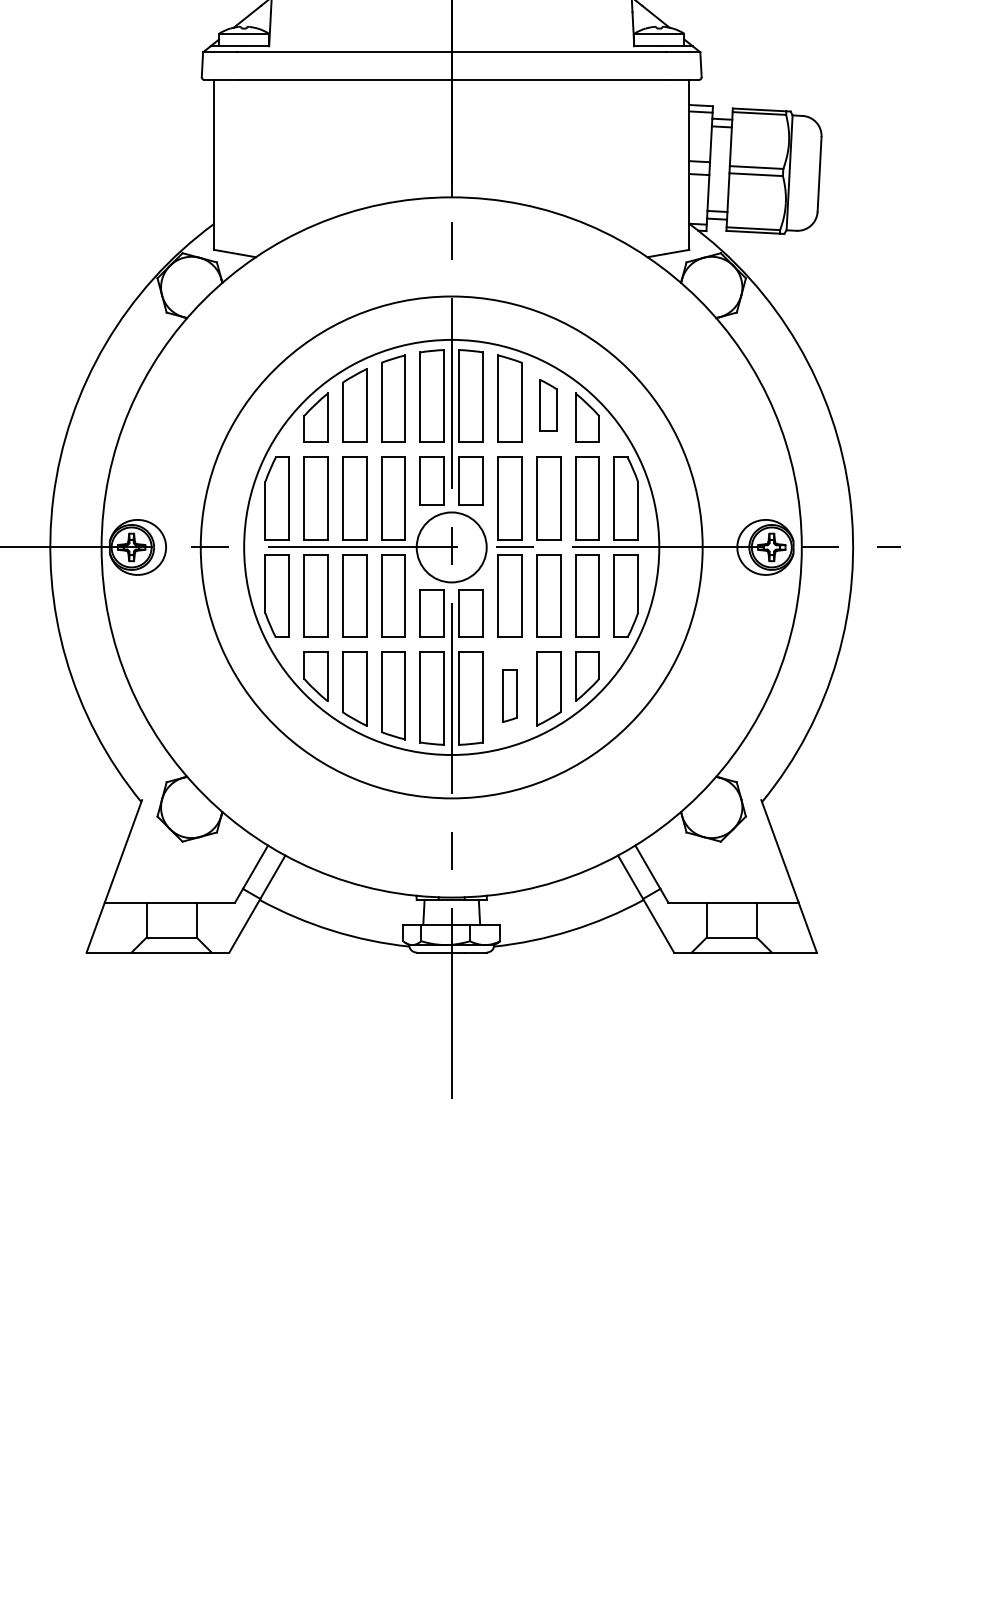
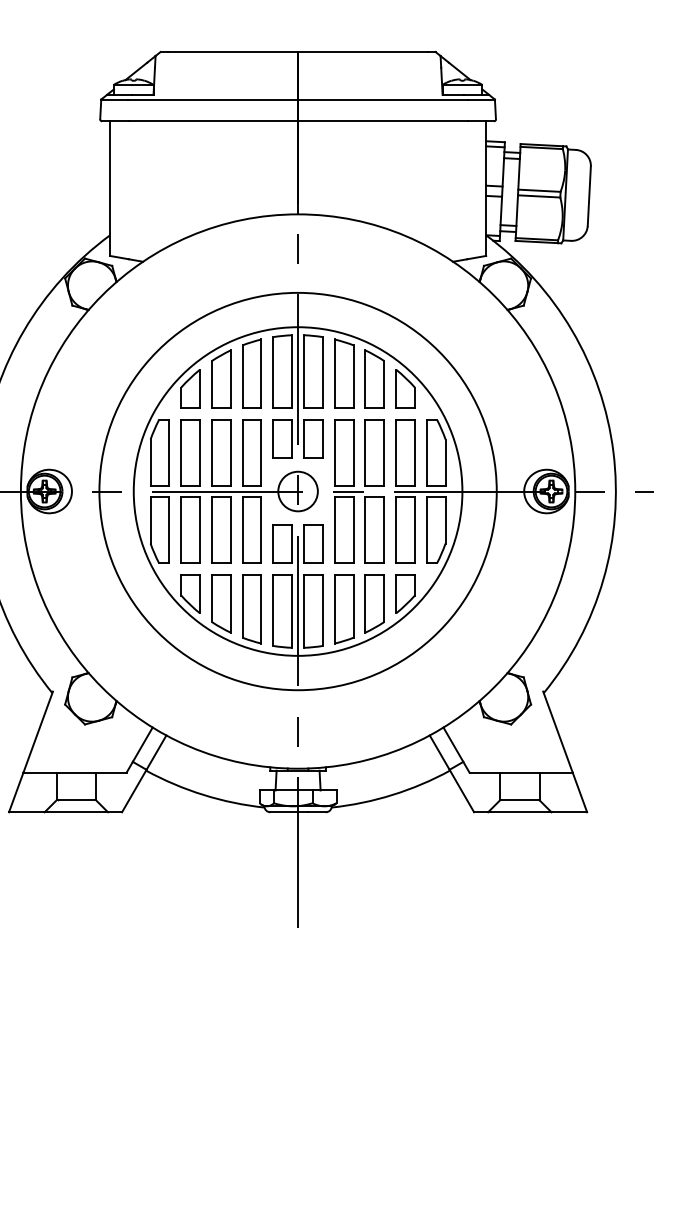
part: (548, 405) -> (374, 379), size x1.43
circle: (451, 547) -> (297, 491), size x0.71
part: (509, 695) -> (343, 608), size x1.67

